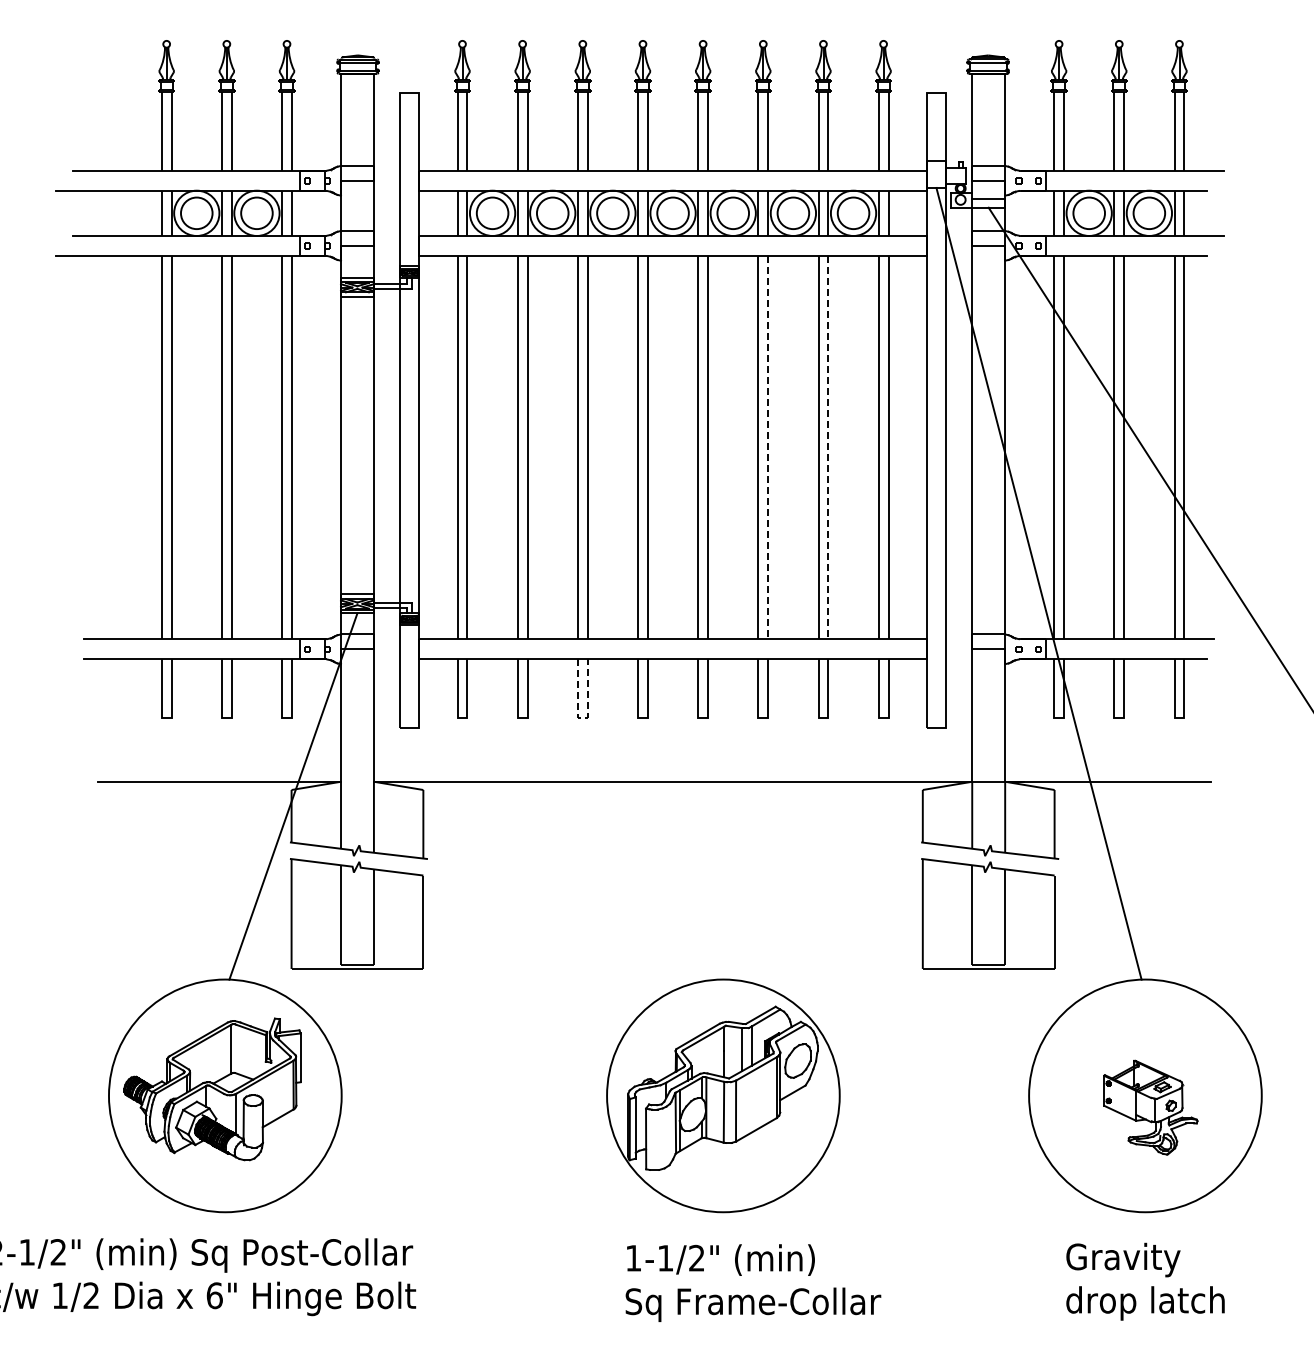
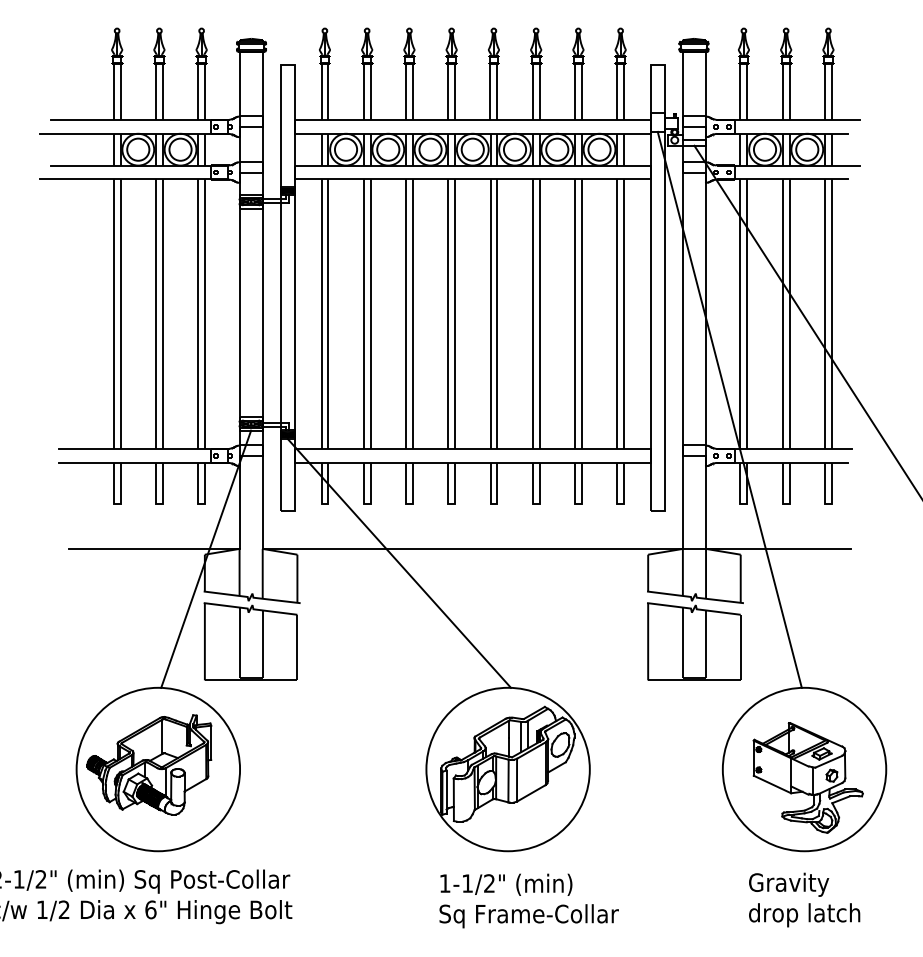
line: (768, 447) -> (539, 314), dashed -> solid
line: (828, 447) -> (581, 314), dashed -> solid
line: (582, 717) -> (409, 503), dashed -> solid
line: (568, 802) -> (399, 563), added
part: (1150, 1107) -> (808, 777), size x1.67

